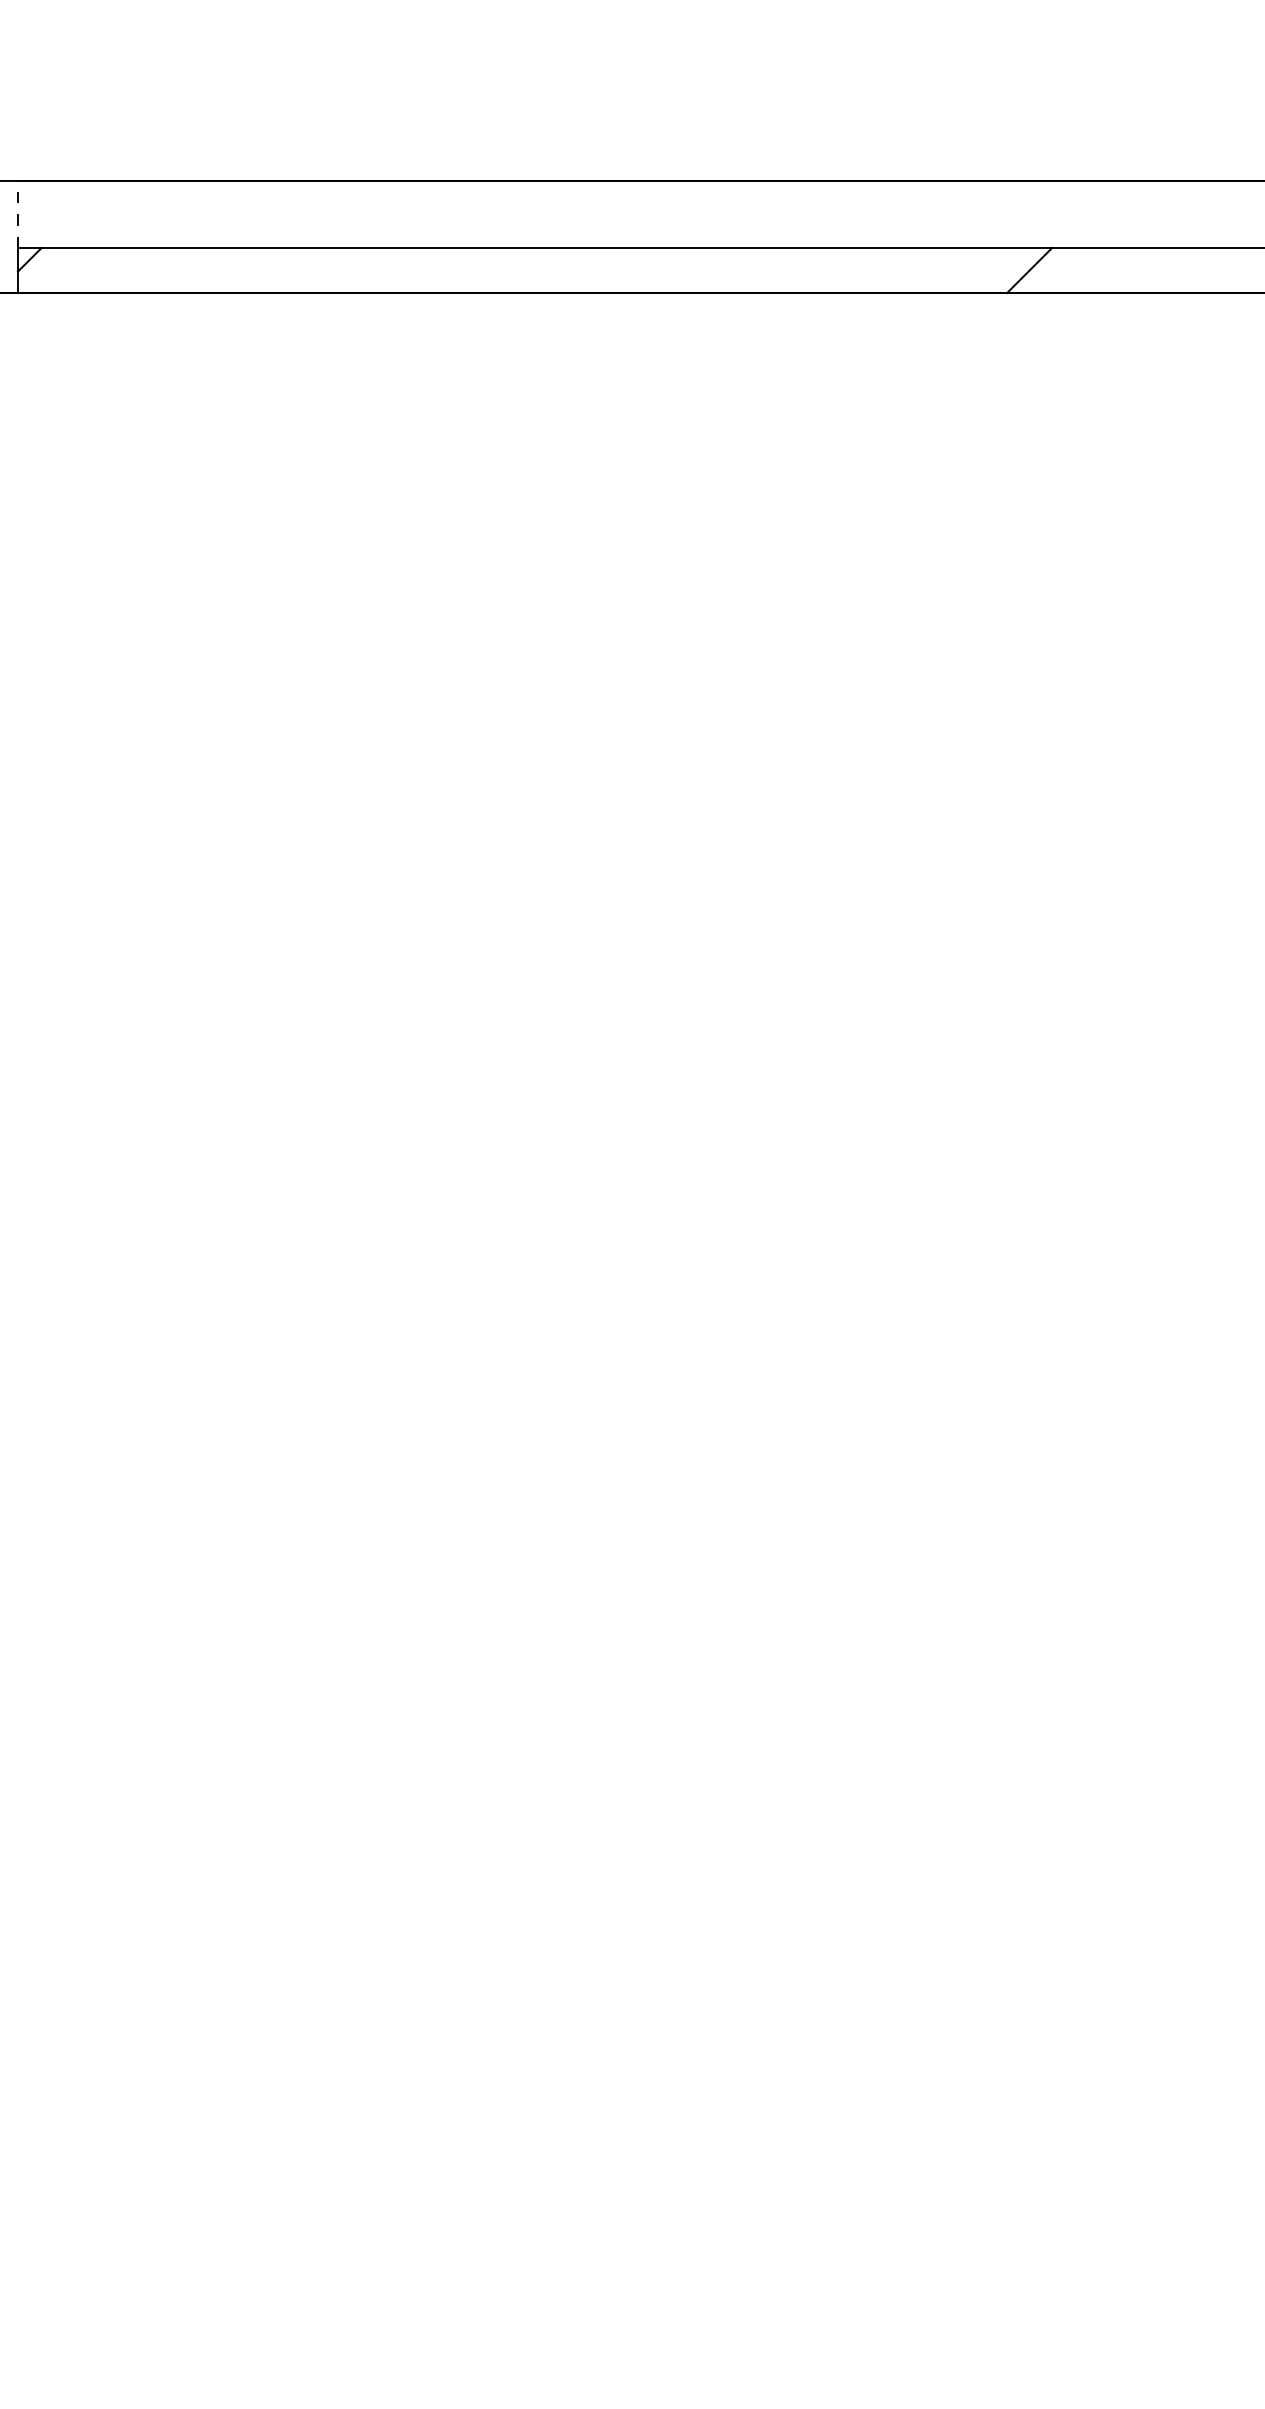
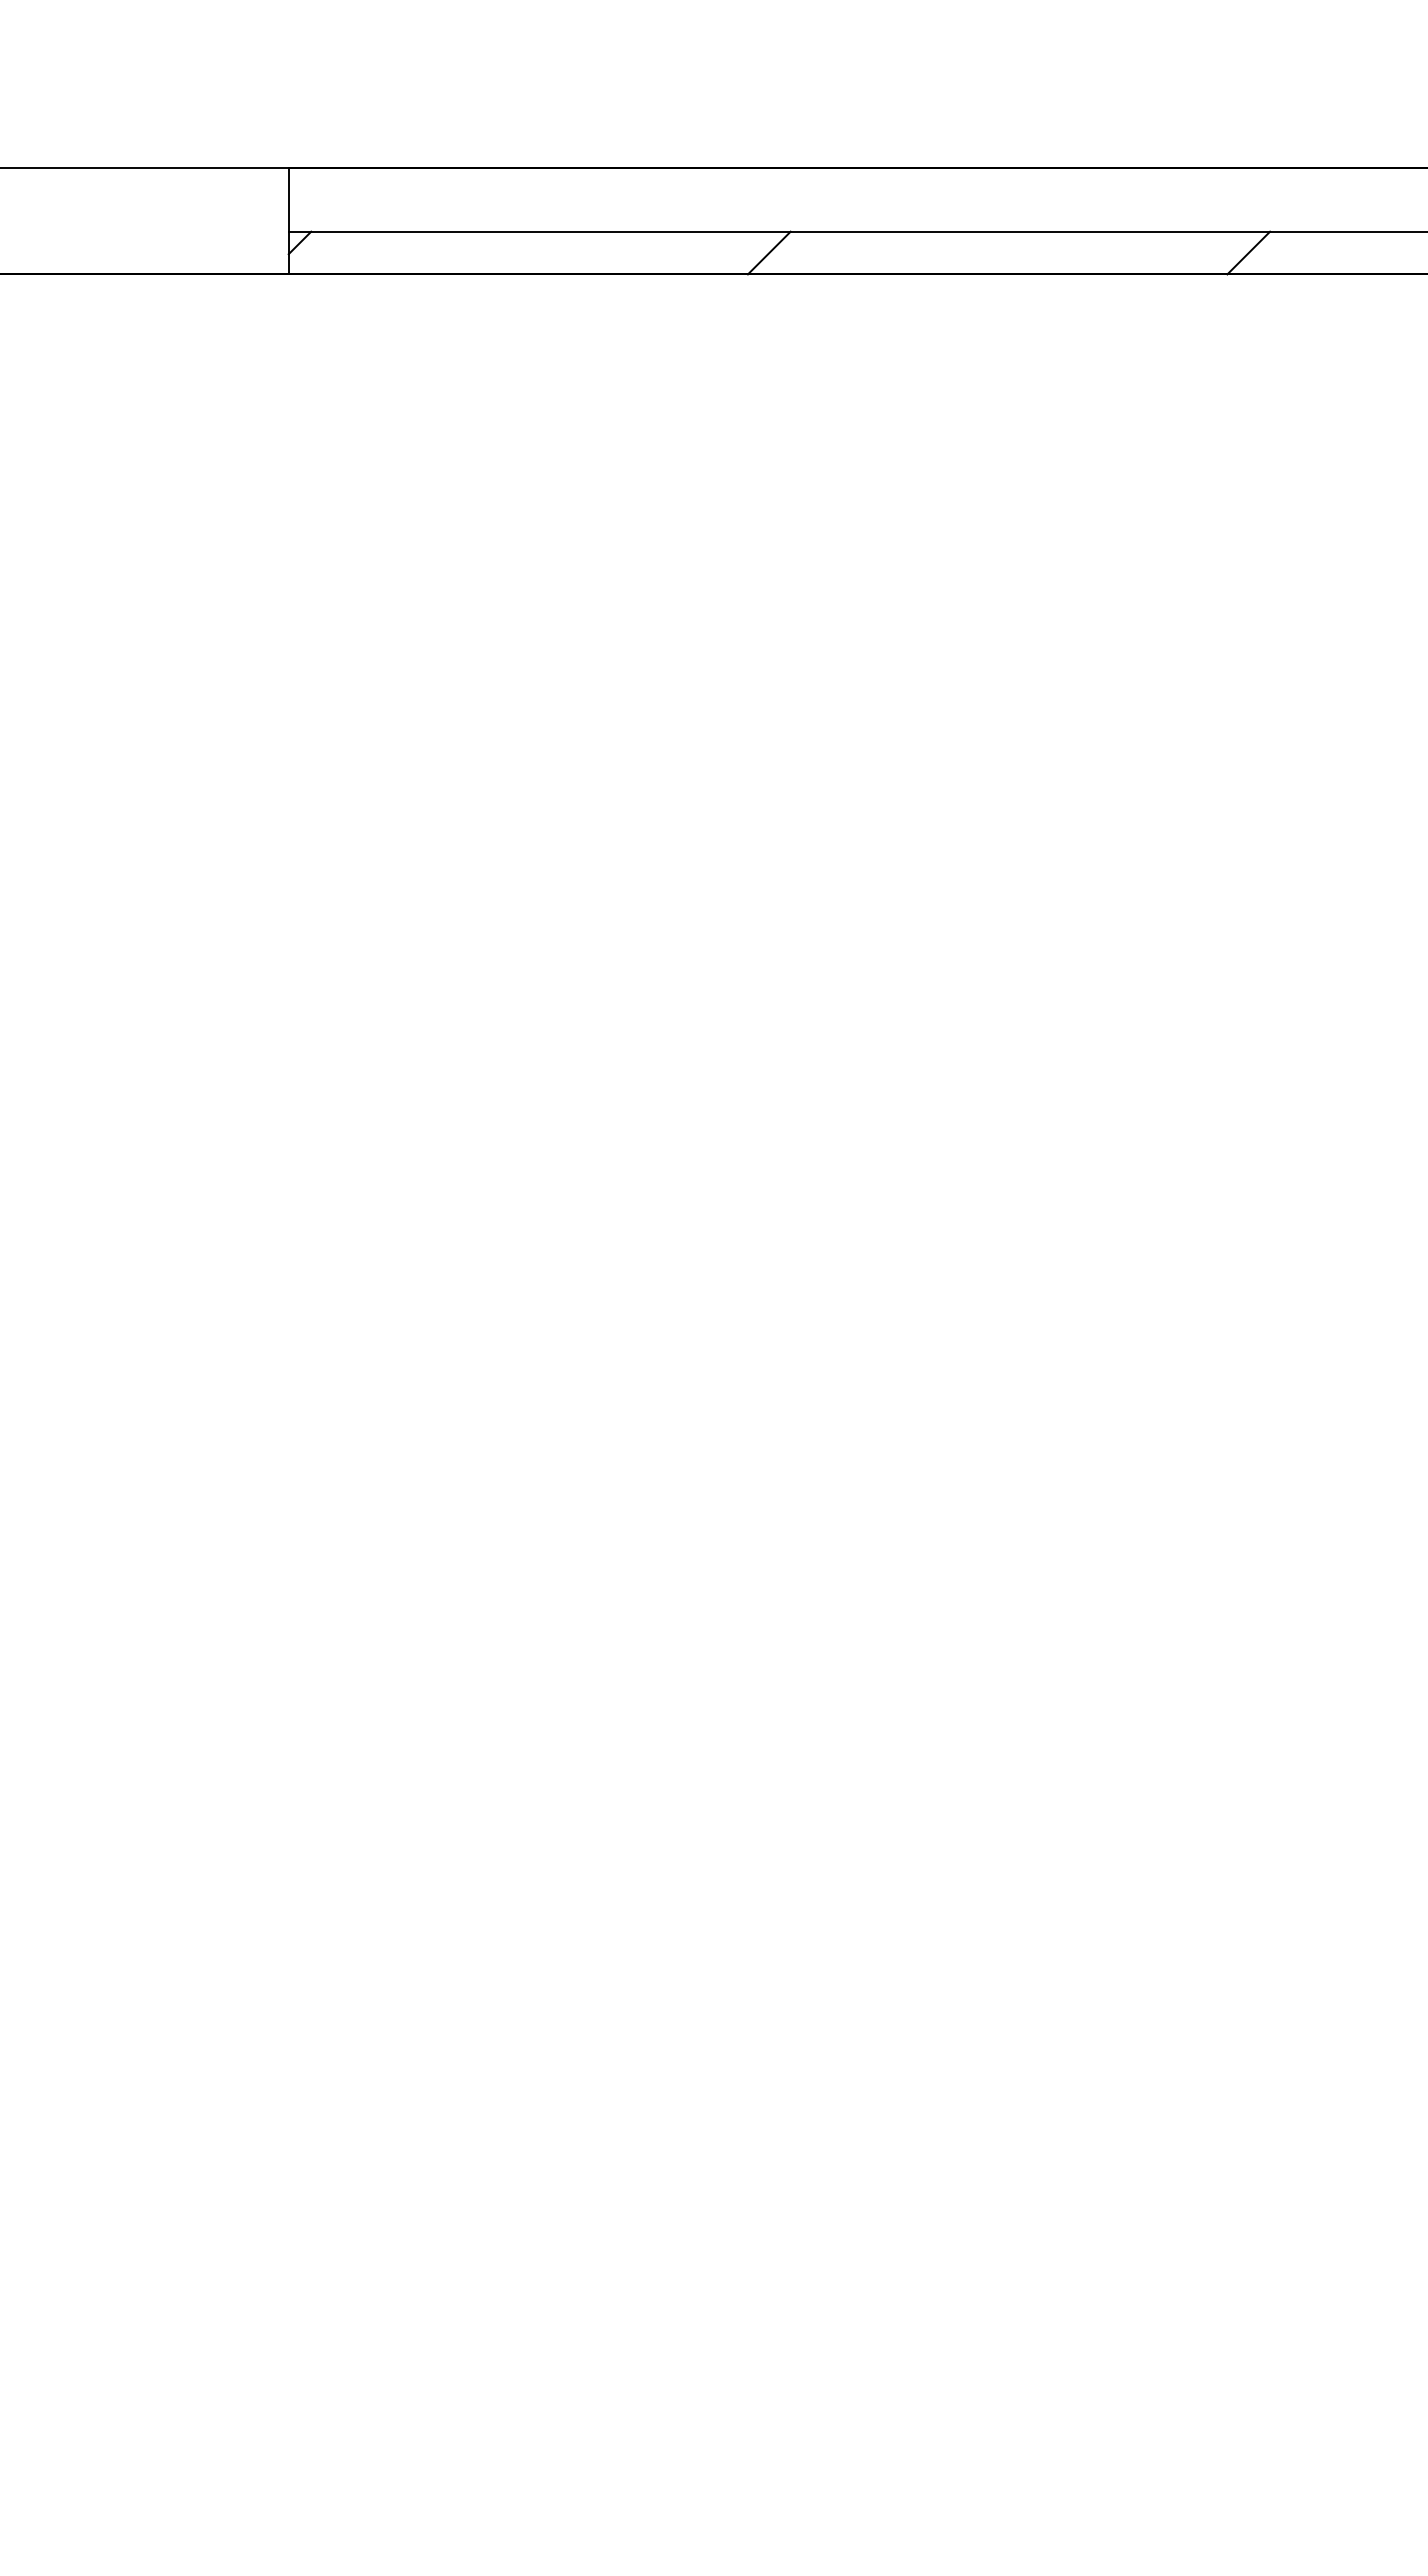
line: (17, 214) -> (288, 199), dashed -> solid
line: (523, 269) -> (768, 252), added

